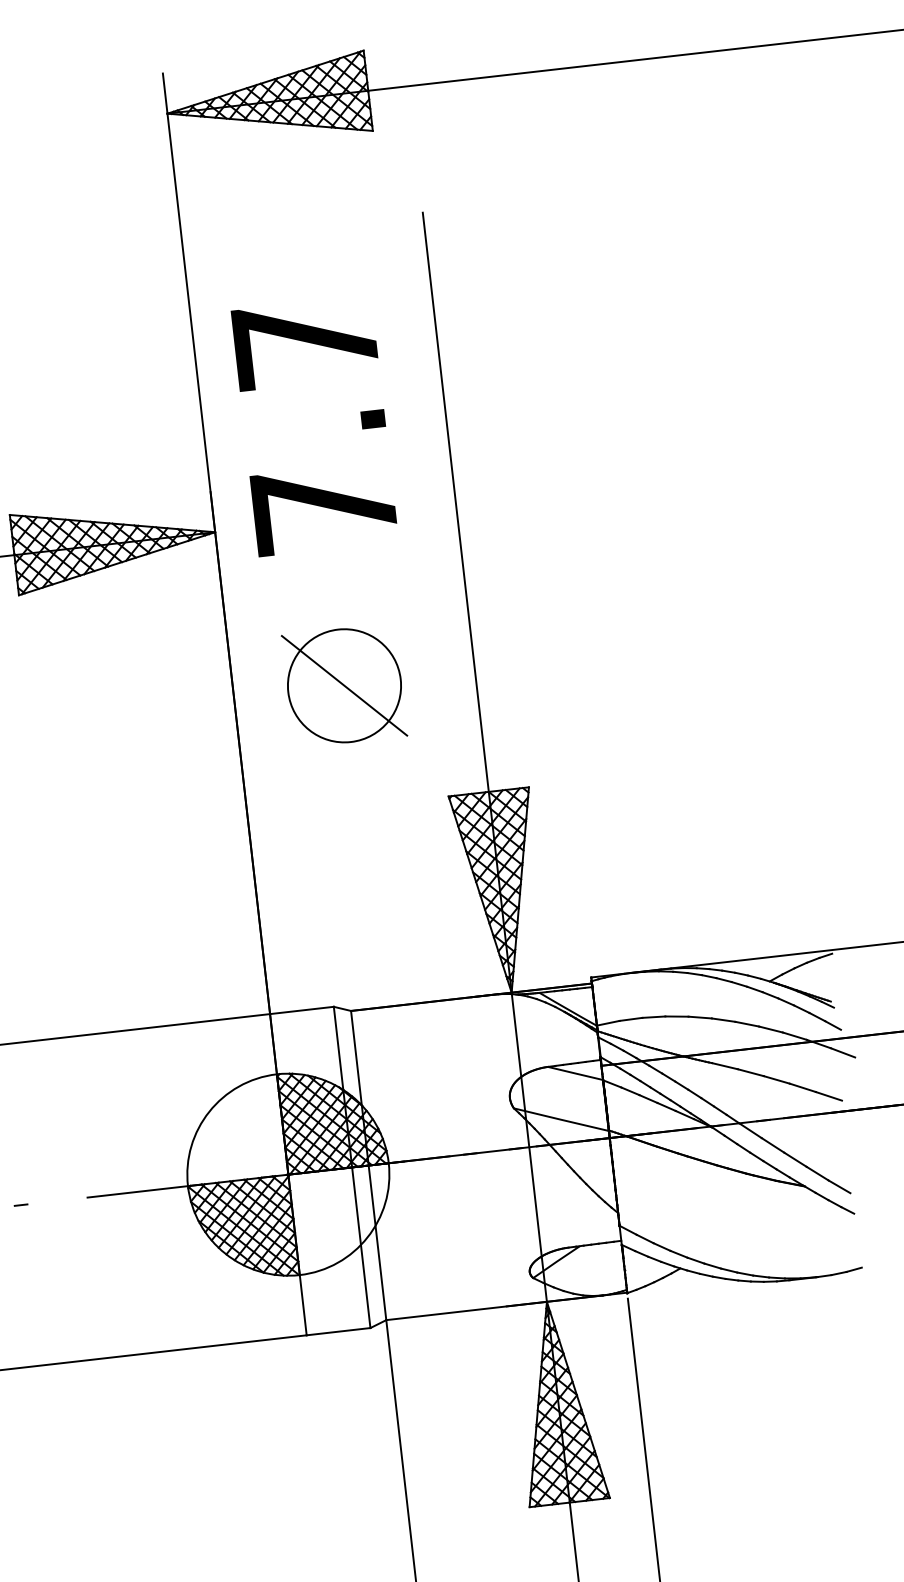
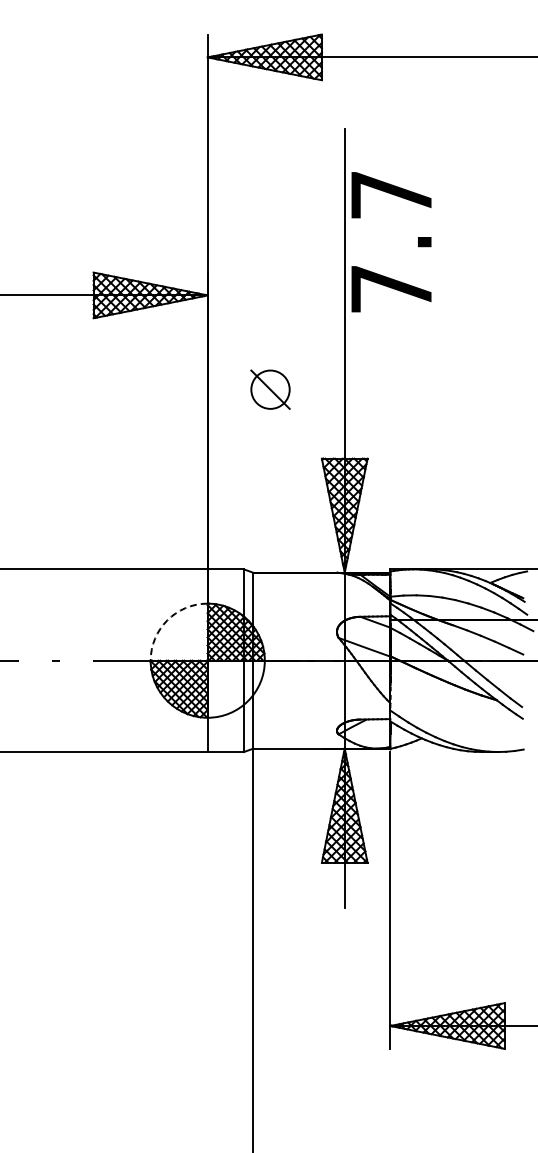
text: (314, 426) -> (391, 242), moved
part: (344, 685) -> (270, 389), size x0.6
arc: (209, 1112) -> (167, 620), solid -> dashed

